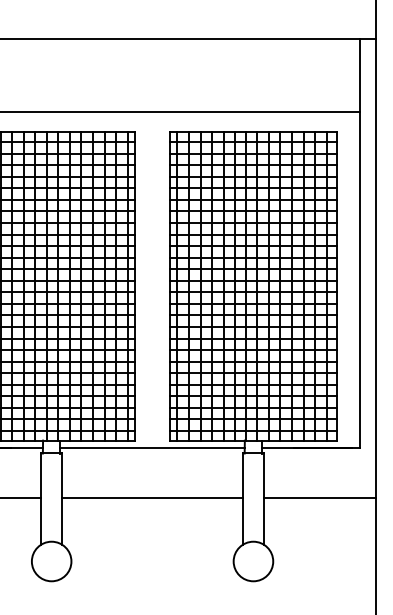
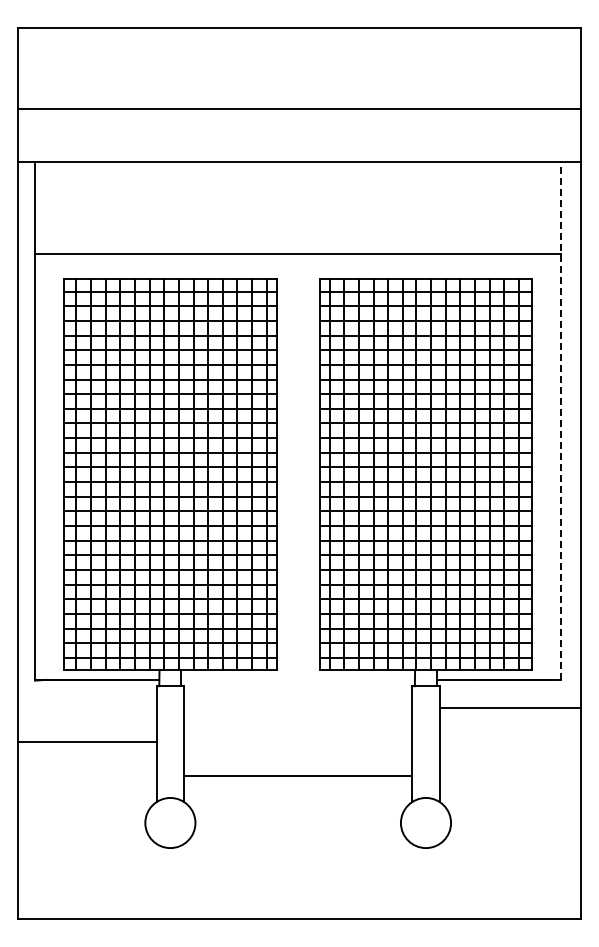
line: (359, 243) -> (560, 420), solid -> dashed
line: (152, 448) -> (297, 679), removed
line: (152, 497) -> (297, 776), moved
line: (319, 497) -> (509, 708), moved

